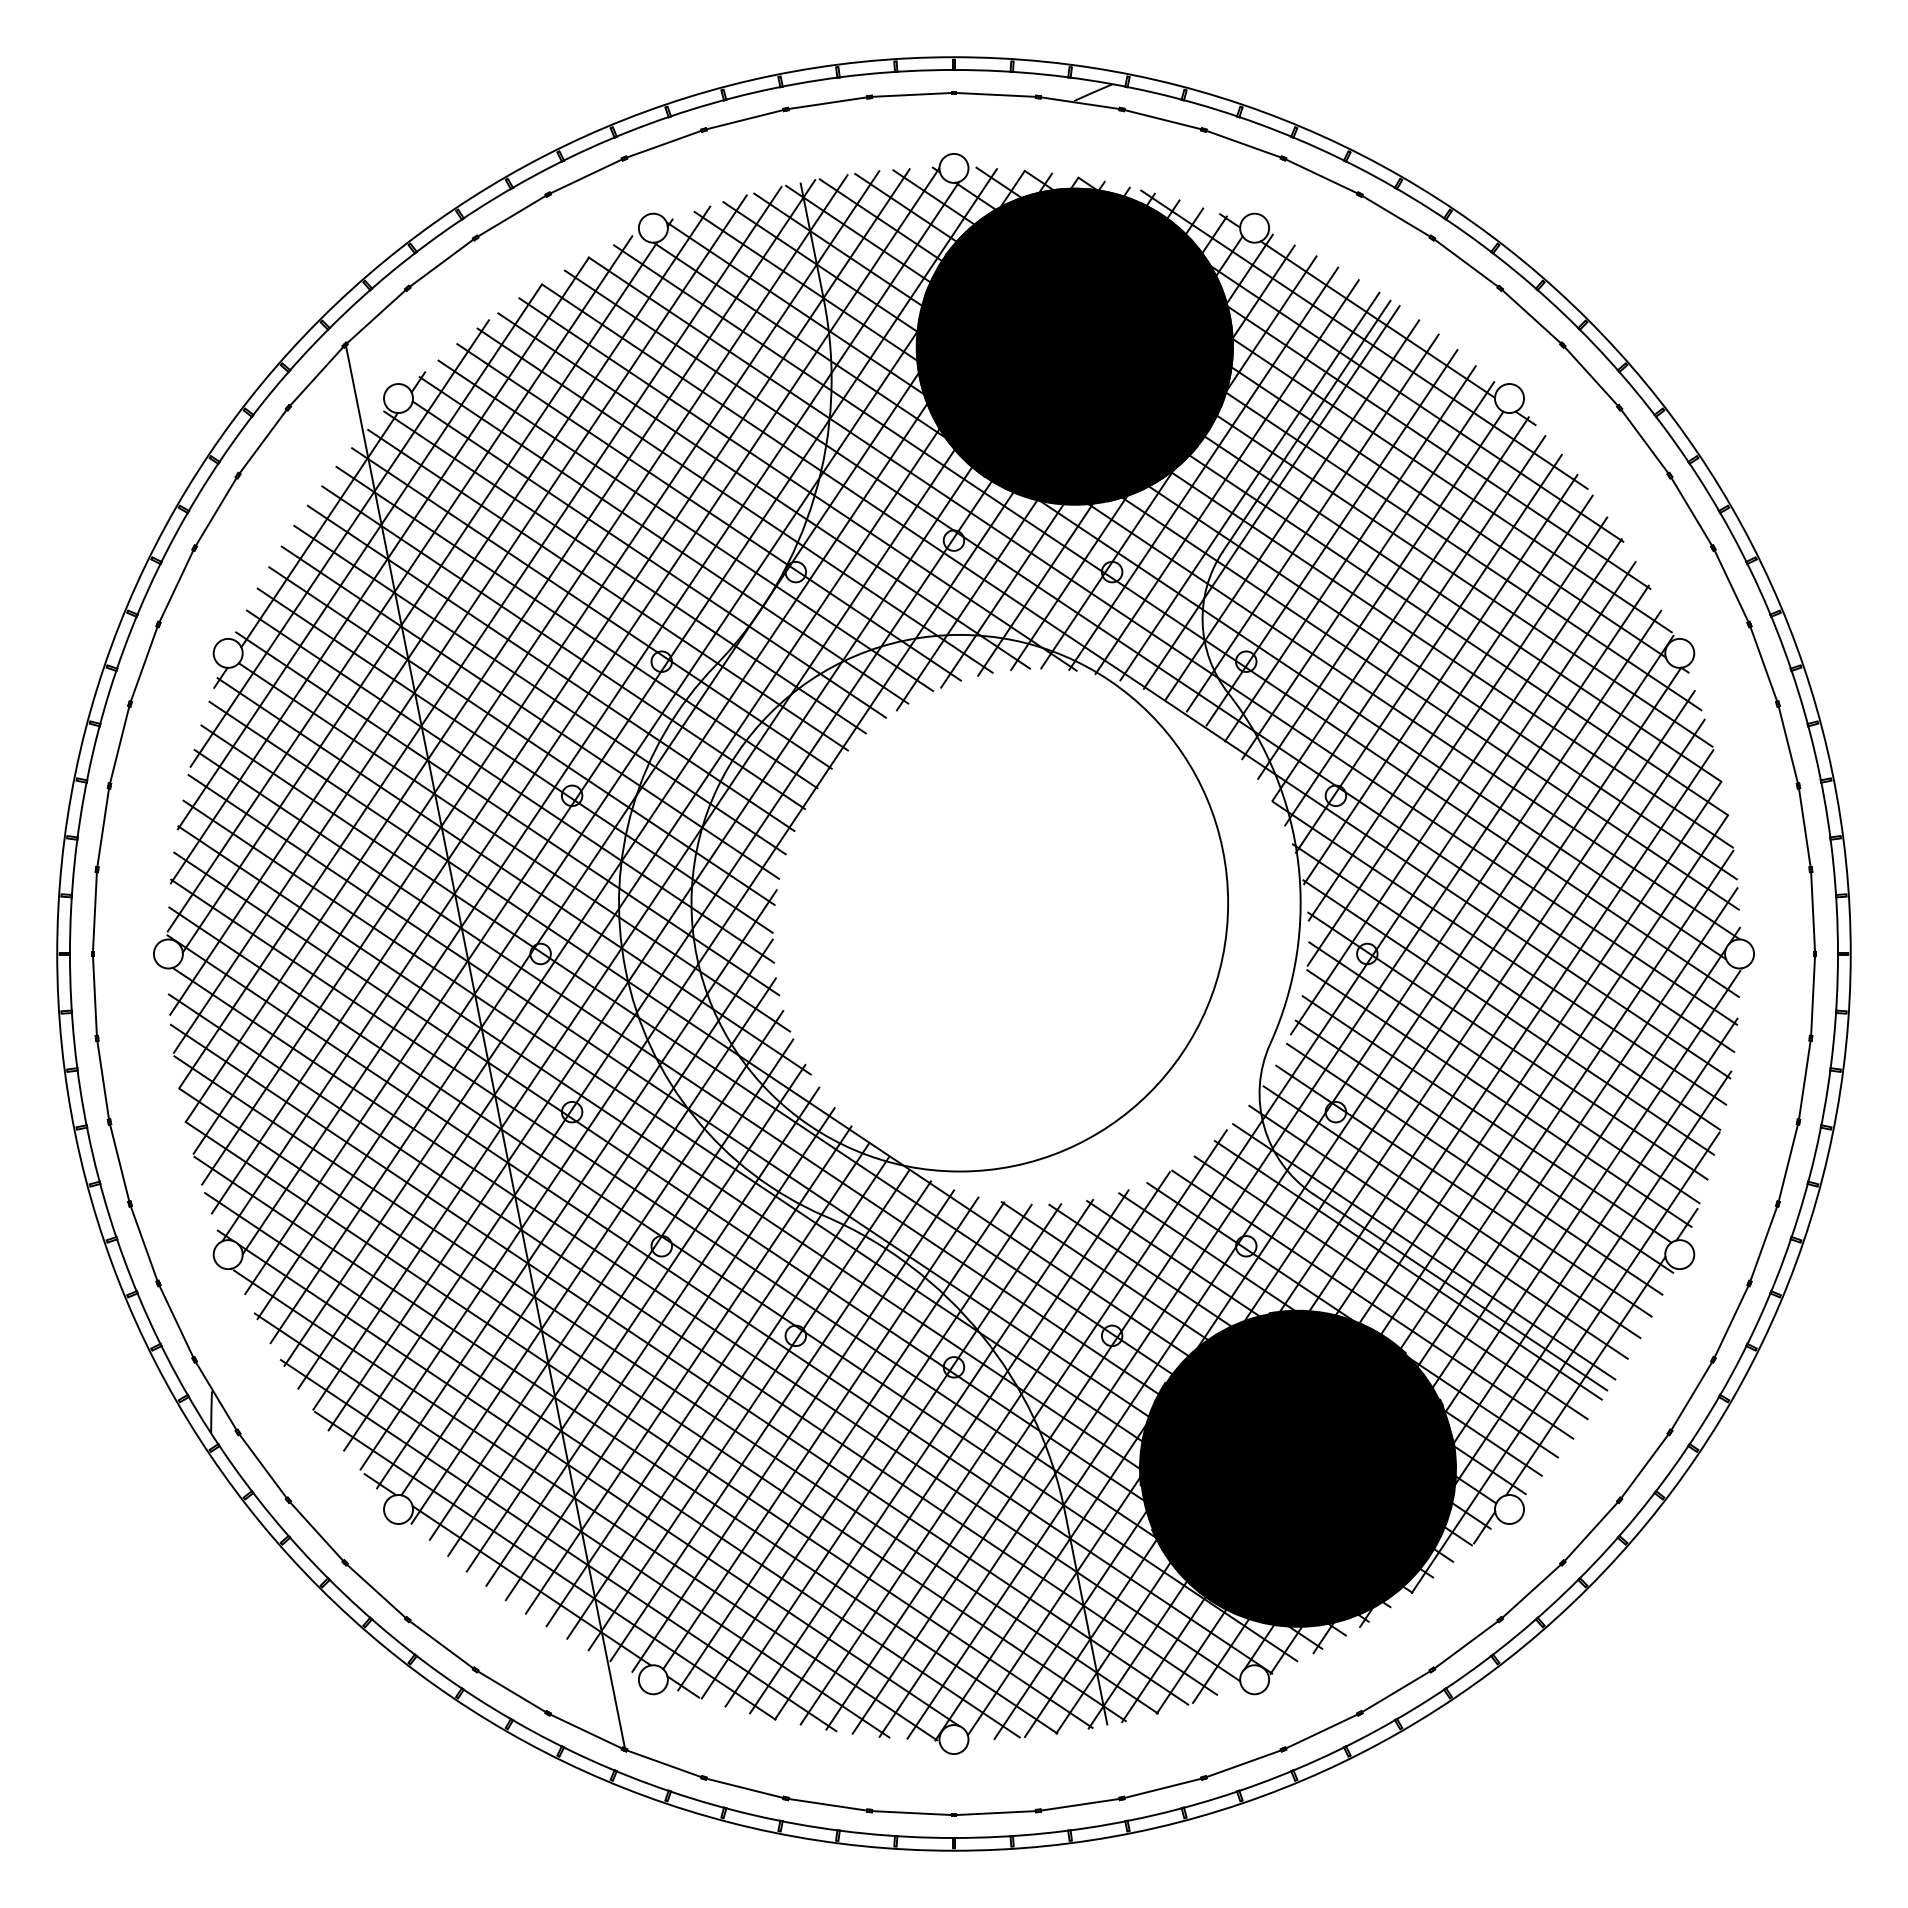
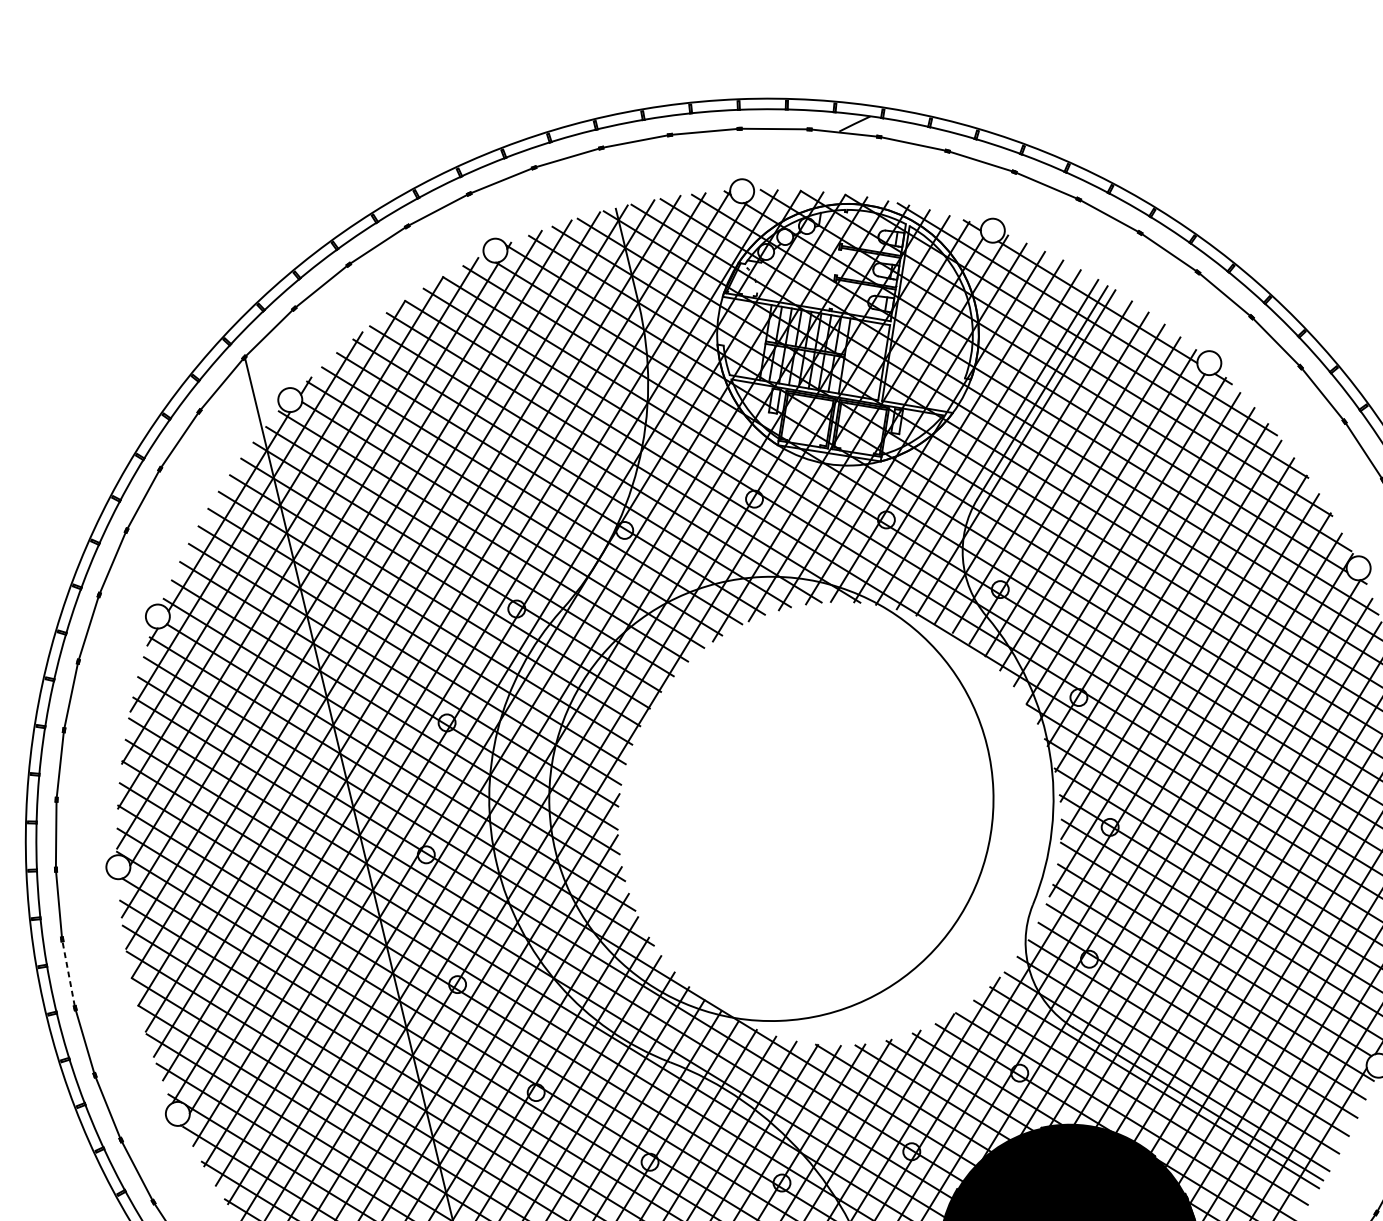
fill: (1074, 346) -> (847, 334), removed
line: (103, 1080) -> (68, 974), solid -> dashed

